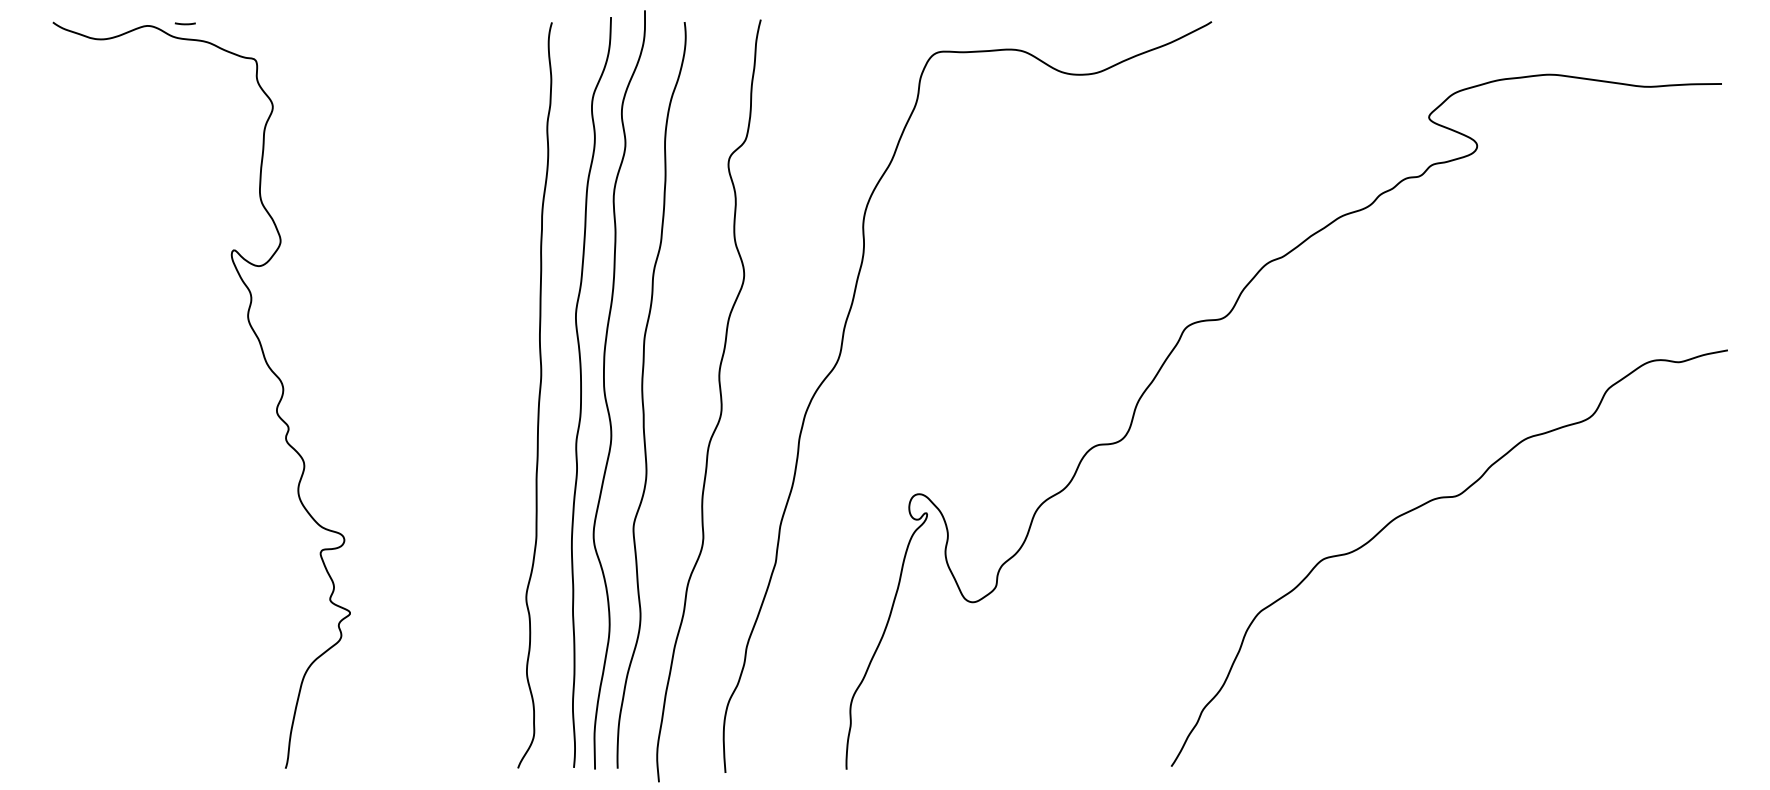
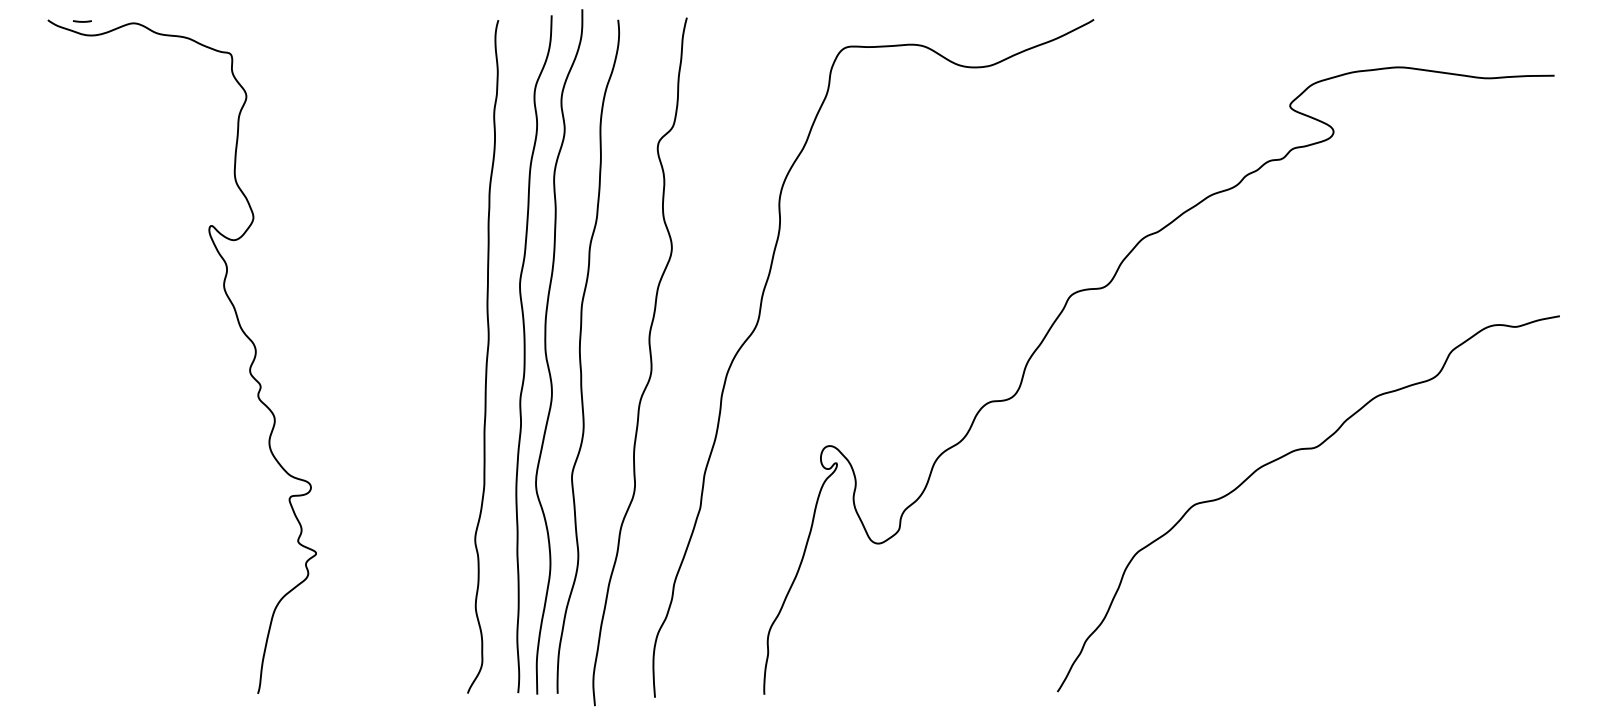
line: (185, 23) -> (82, 21), moved

